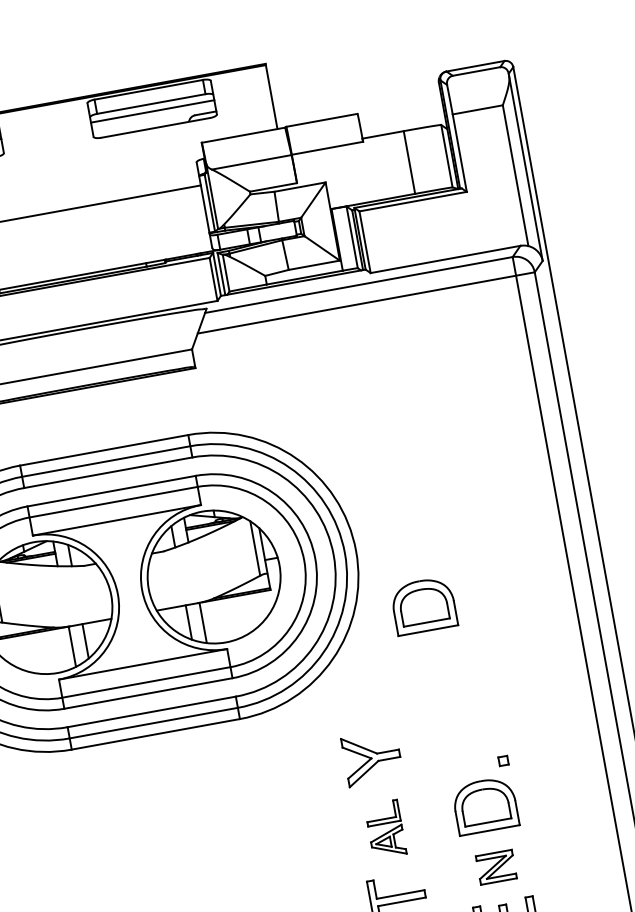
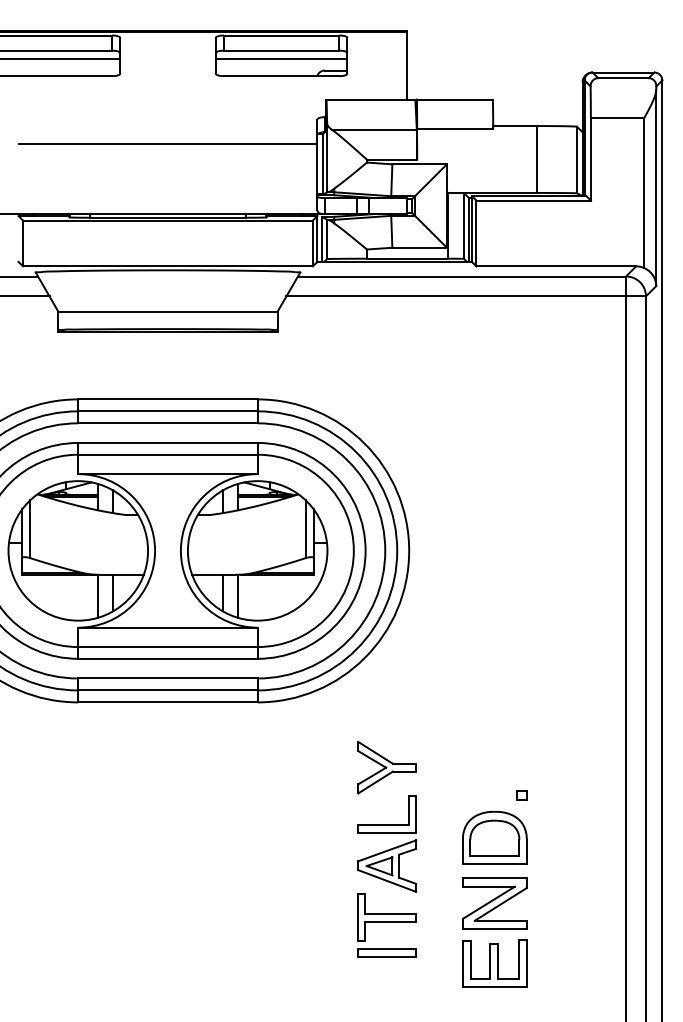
part: (423, 605) -> (468, 619), removed
part: (385, 829) -> (387, 843), size x1.67
part: (496, 867) -> (494, 903), size x1.67

